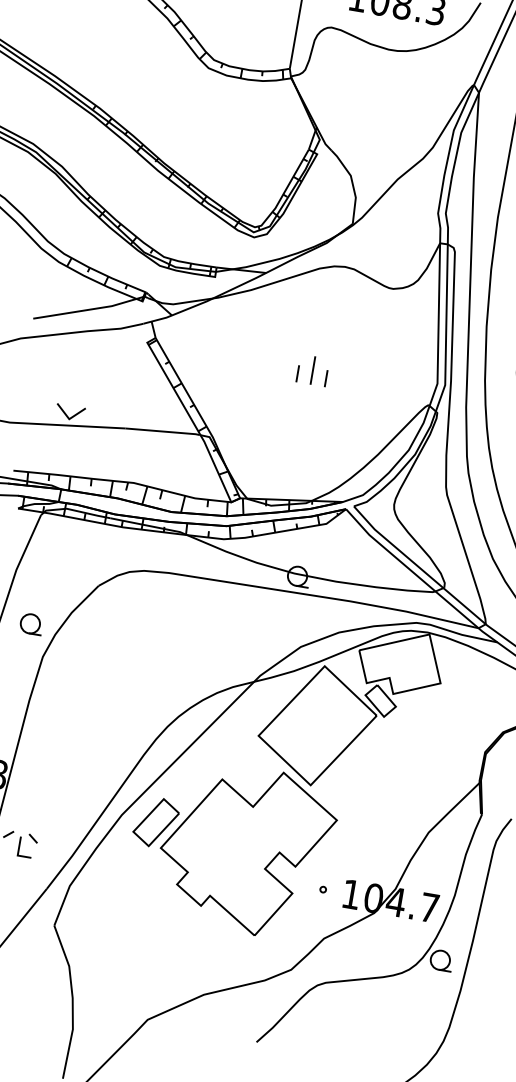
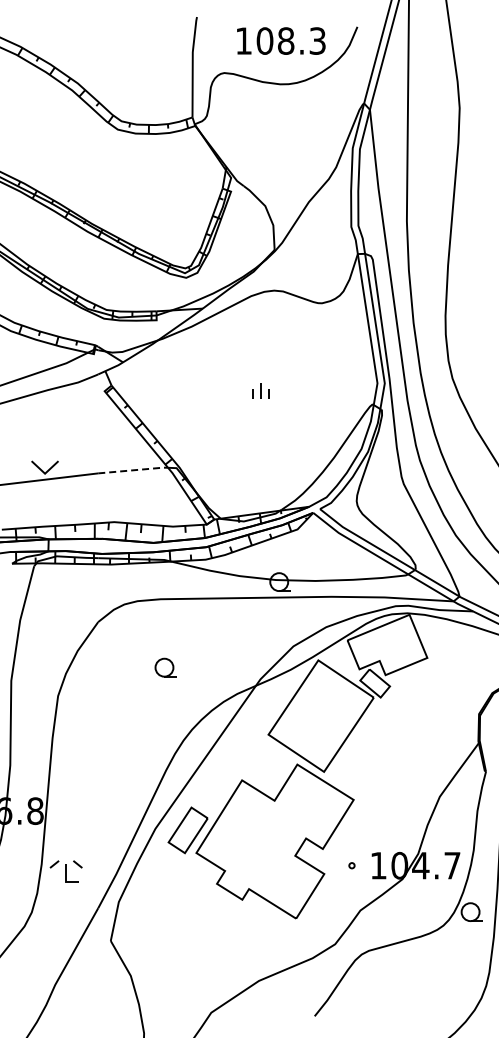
part: (313, 370) -> (261, 390), size x0.6
line: (163, 431) -> (133, 470), solid -> dashed
part: (31, 623) -> (165, 667), moved

